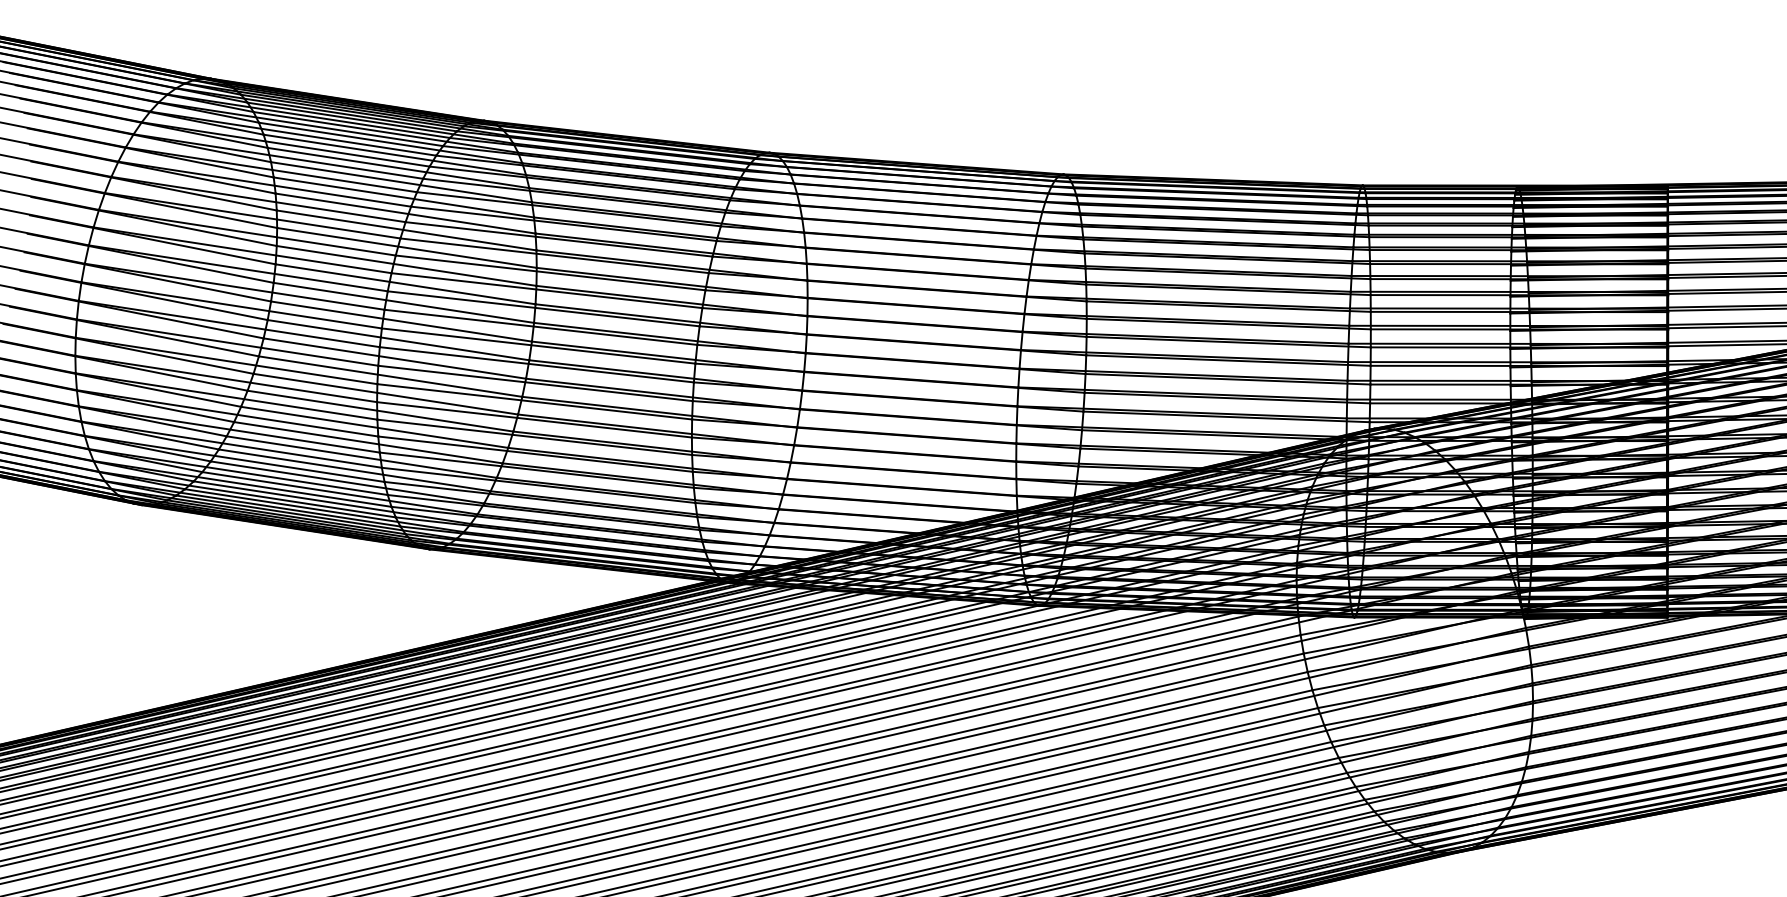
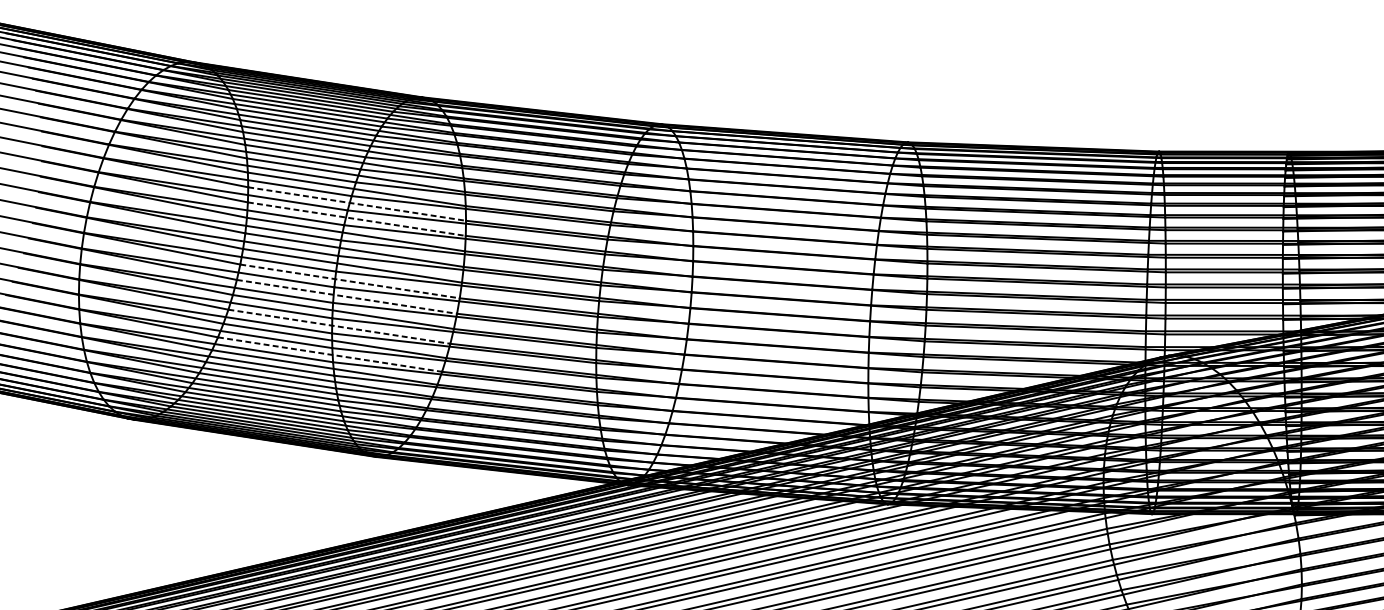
line: (407, 248) -> (357, 204), solid -> dashed
line: (407, 266) -> (357, 219), solid -> dashed
line: (399, 340) -> (350, 281), solid -> dashed
line: (394, 358) -> (346, 296), solid -> dashed
line: (385, 394) -> (339, 327), solid -> dashed
line: (375, 427) -> (330, 354), solid -> dashed

